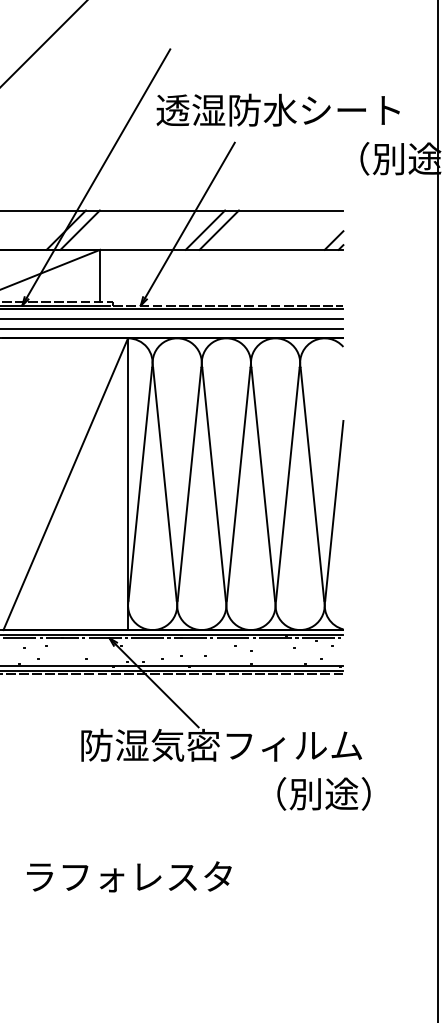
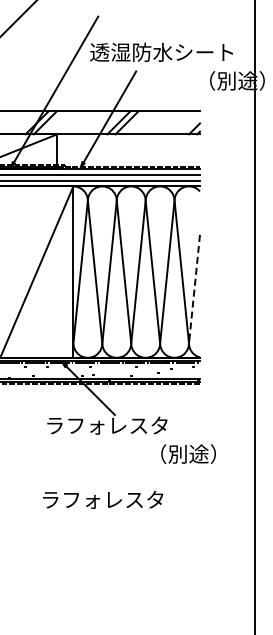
line: (334, 510) -> (194, 287), solid -> dashed
text: (221, 745) -> (128, 425), 防湿気密フィルム -> ラフォレスタ
text: (129, 876) -> (103, 499), moved

